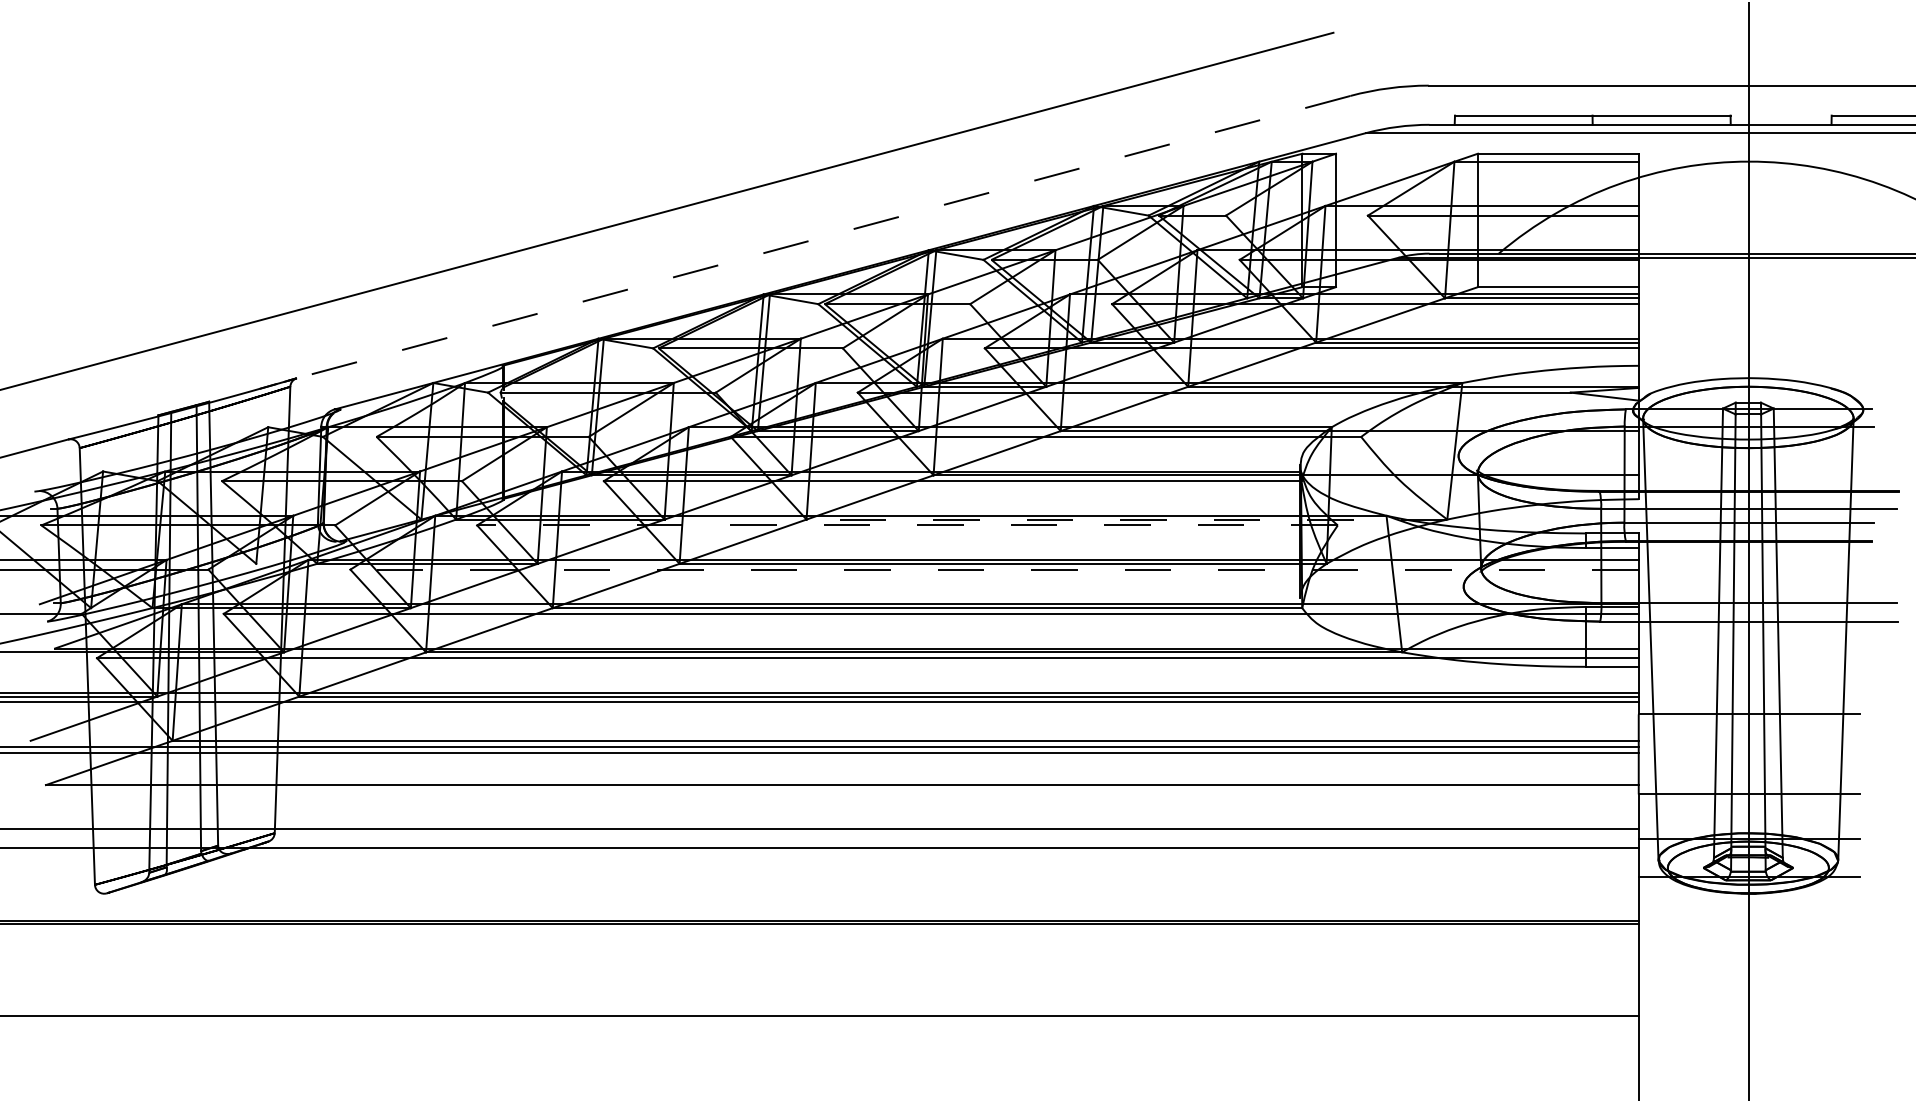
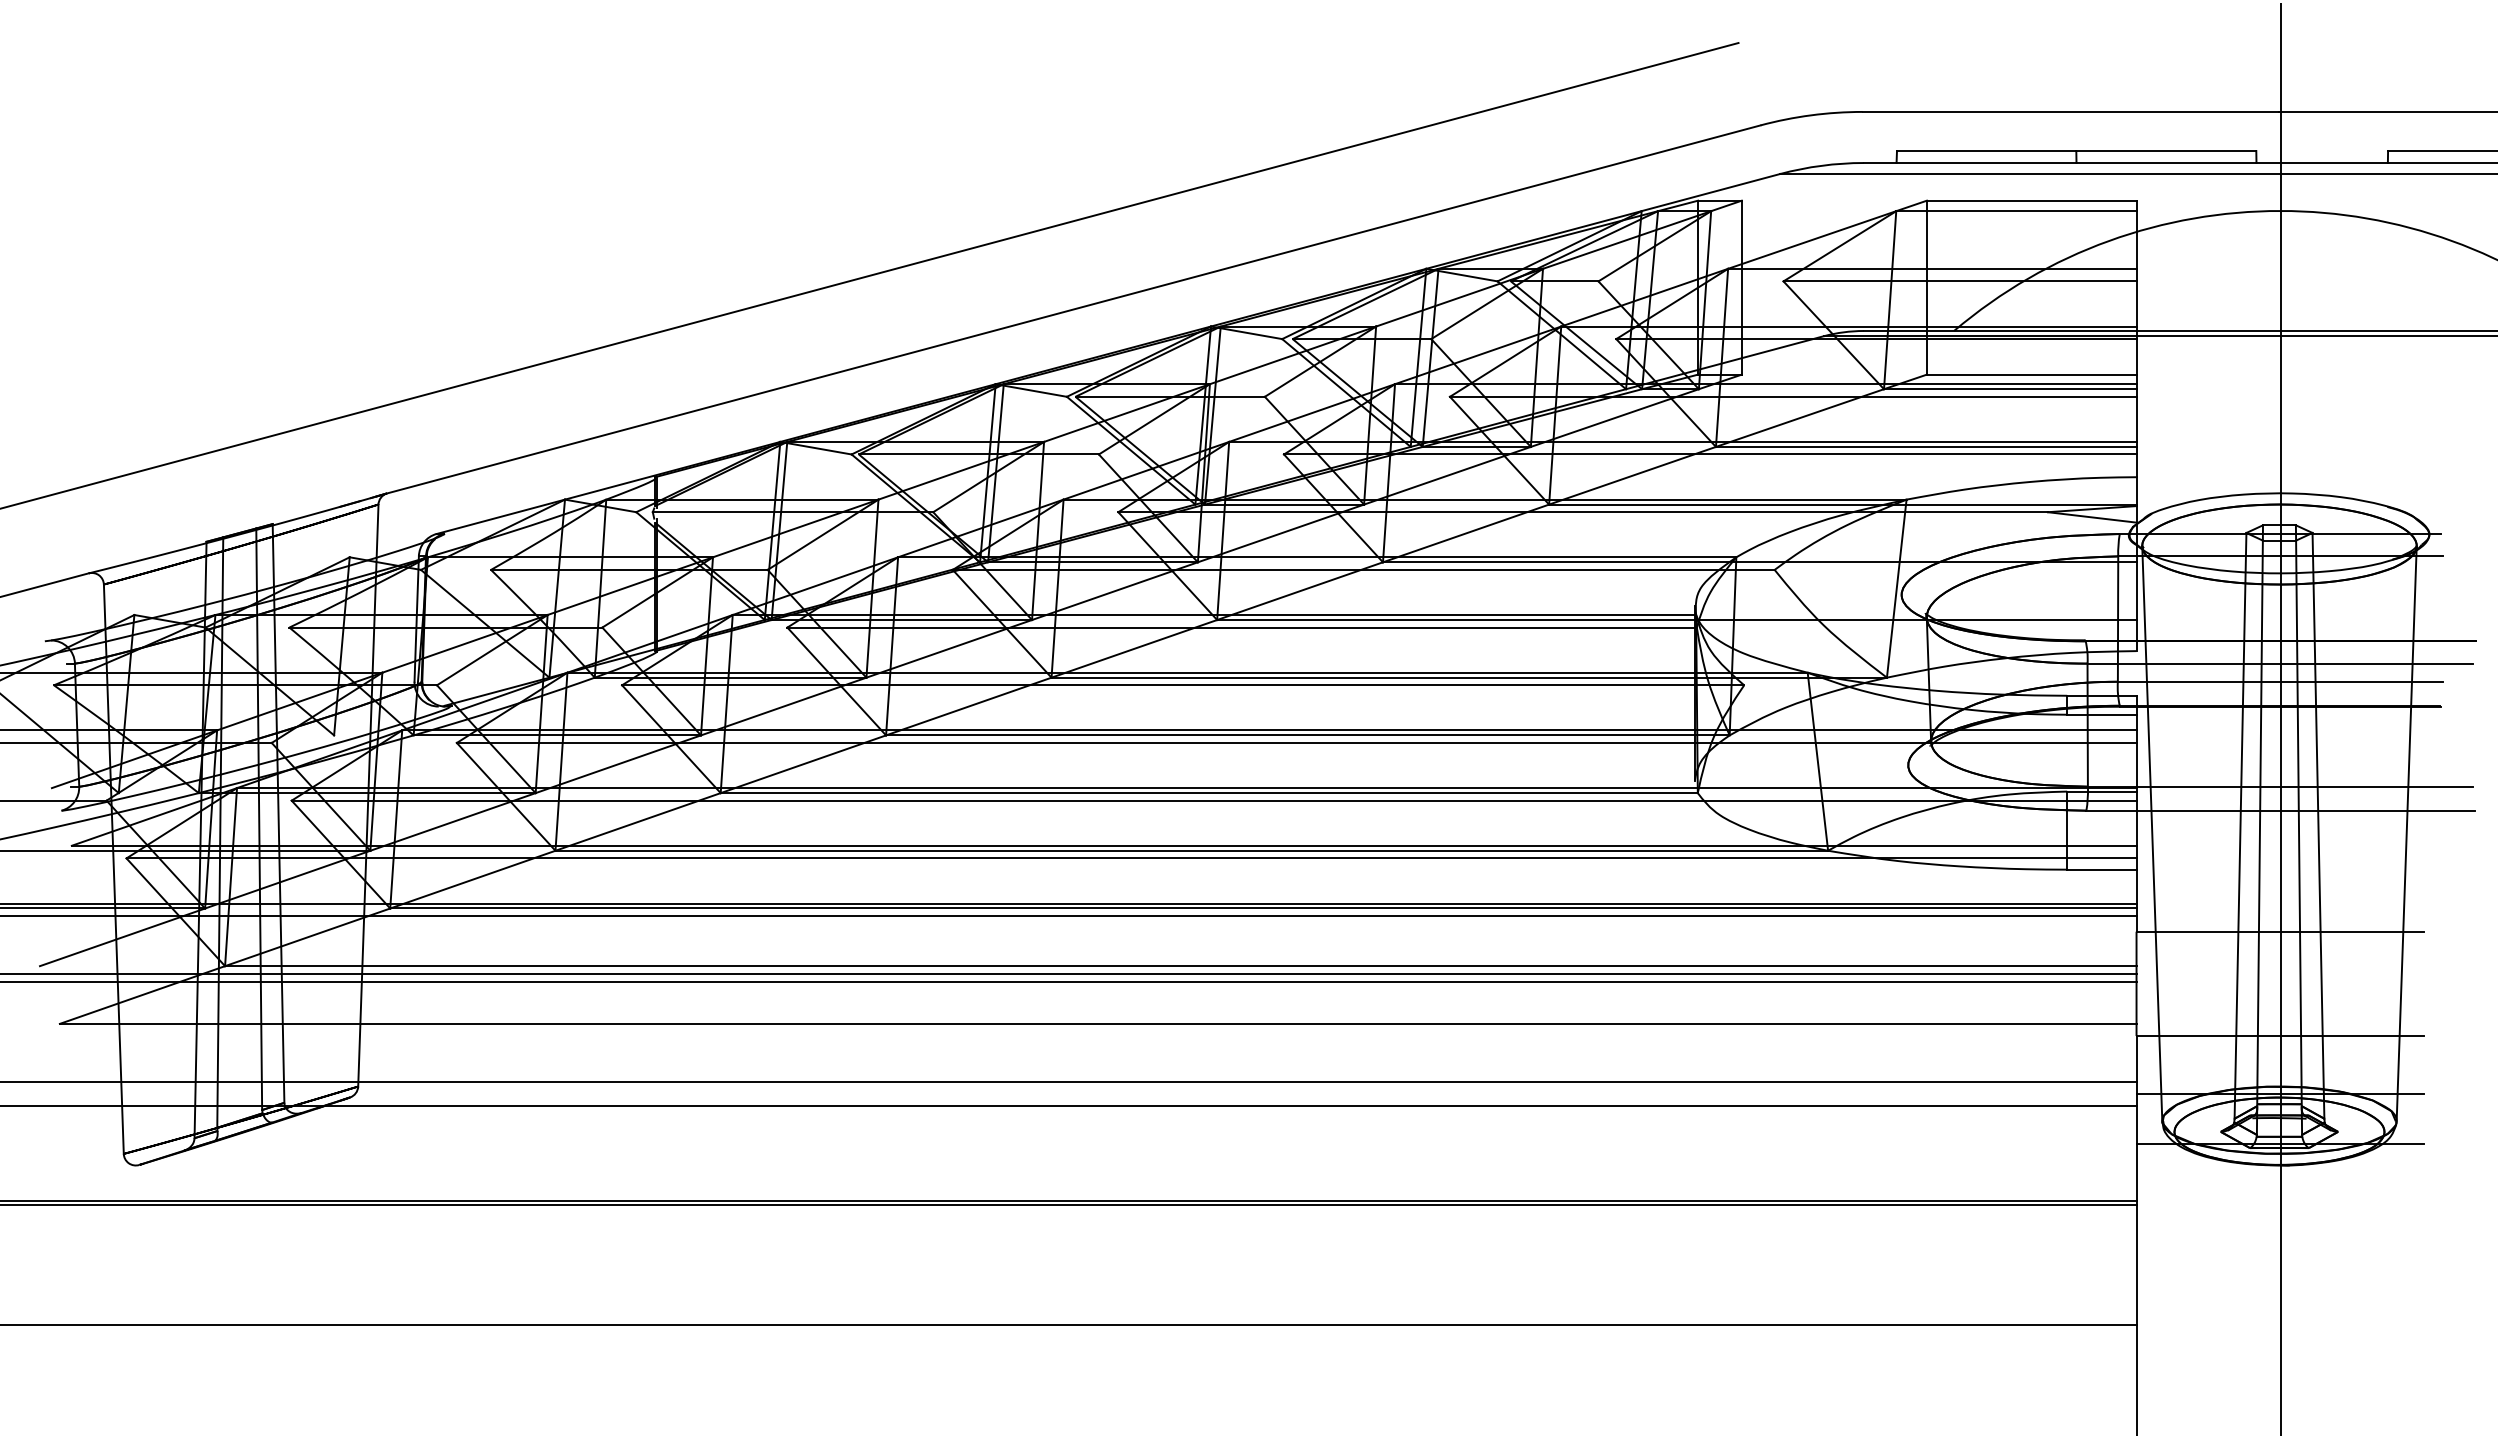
line: (823, 237) -> (1073, 309), dashed -> solid
line: (1127, 519) -> (1469, 677), dashed -> solid
line: (906, 525) -> (1182, 685), dashed -> solid
line: (994, 569) -> (1296, 742), dashed -> solid

